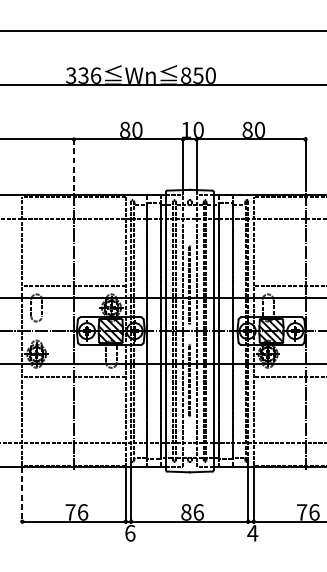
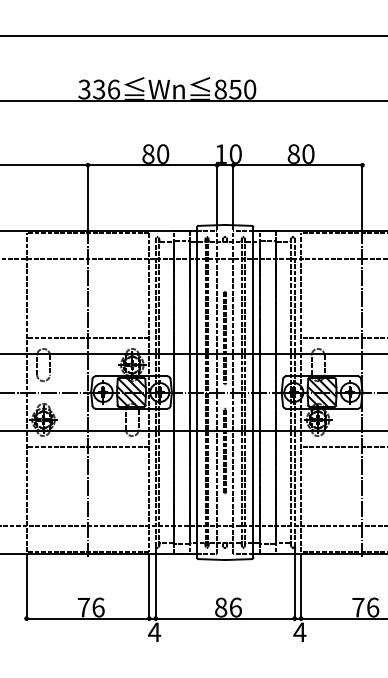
line: (73, 164) -> (87, 194), dashed -> solid
line: (22, 495) -> (26, 587), dashed -> solid
text: (130, 533) -> (154, 632), 6 -> 4

